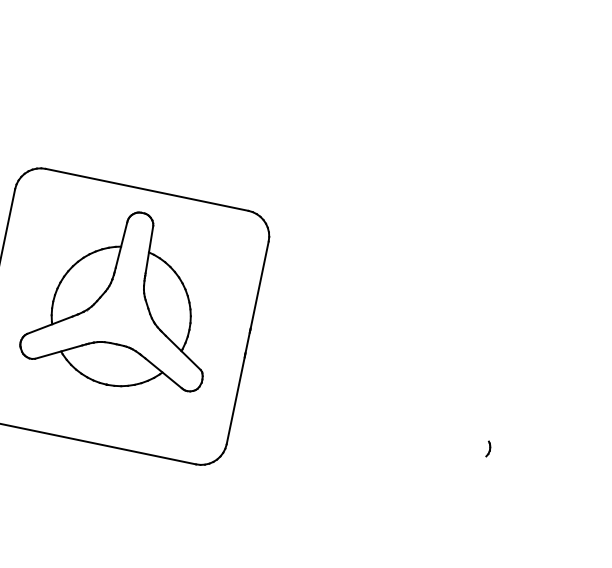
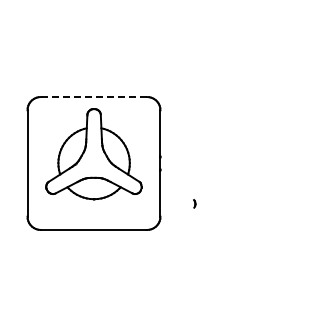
line: (147, 190) -> (94, 97), solid -> dashed
part: (488, 448) -> (194, 203), moved

